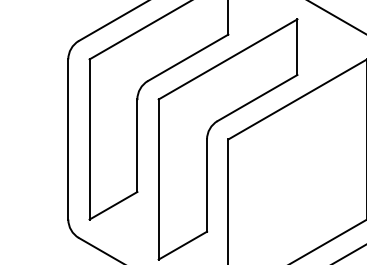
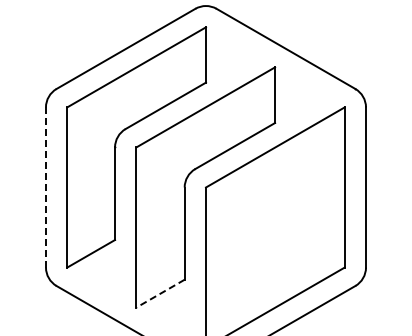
line: (68, 139) -> (46, 187), solid -> dashed
line: (182, 245) -> (160, 293), solid -> dashed

